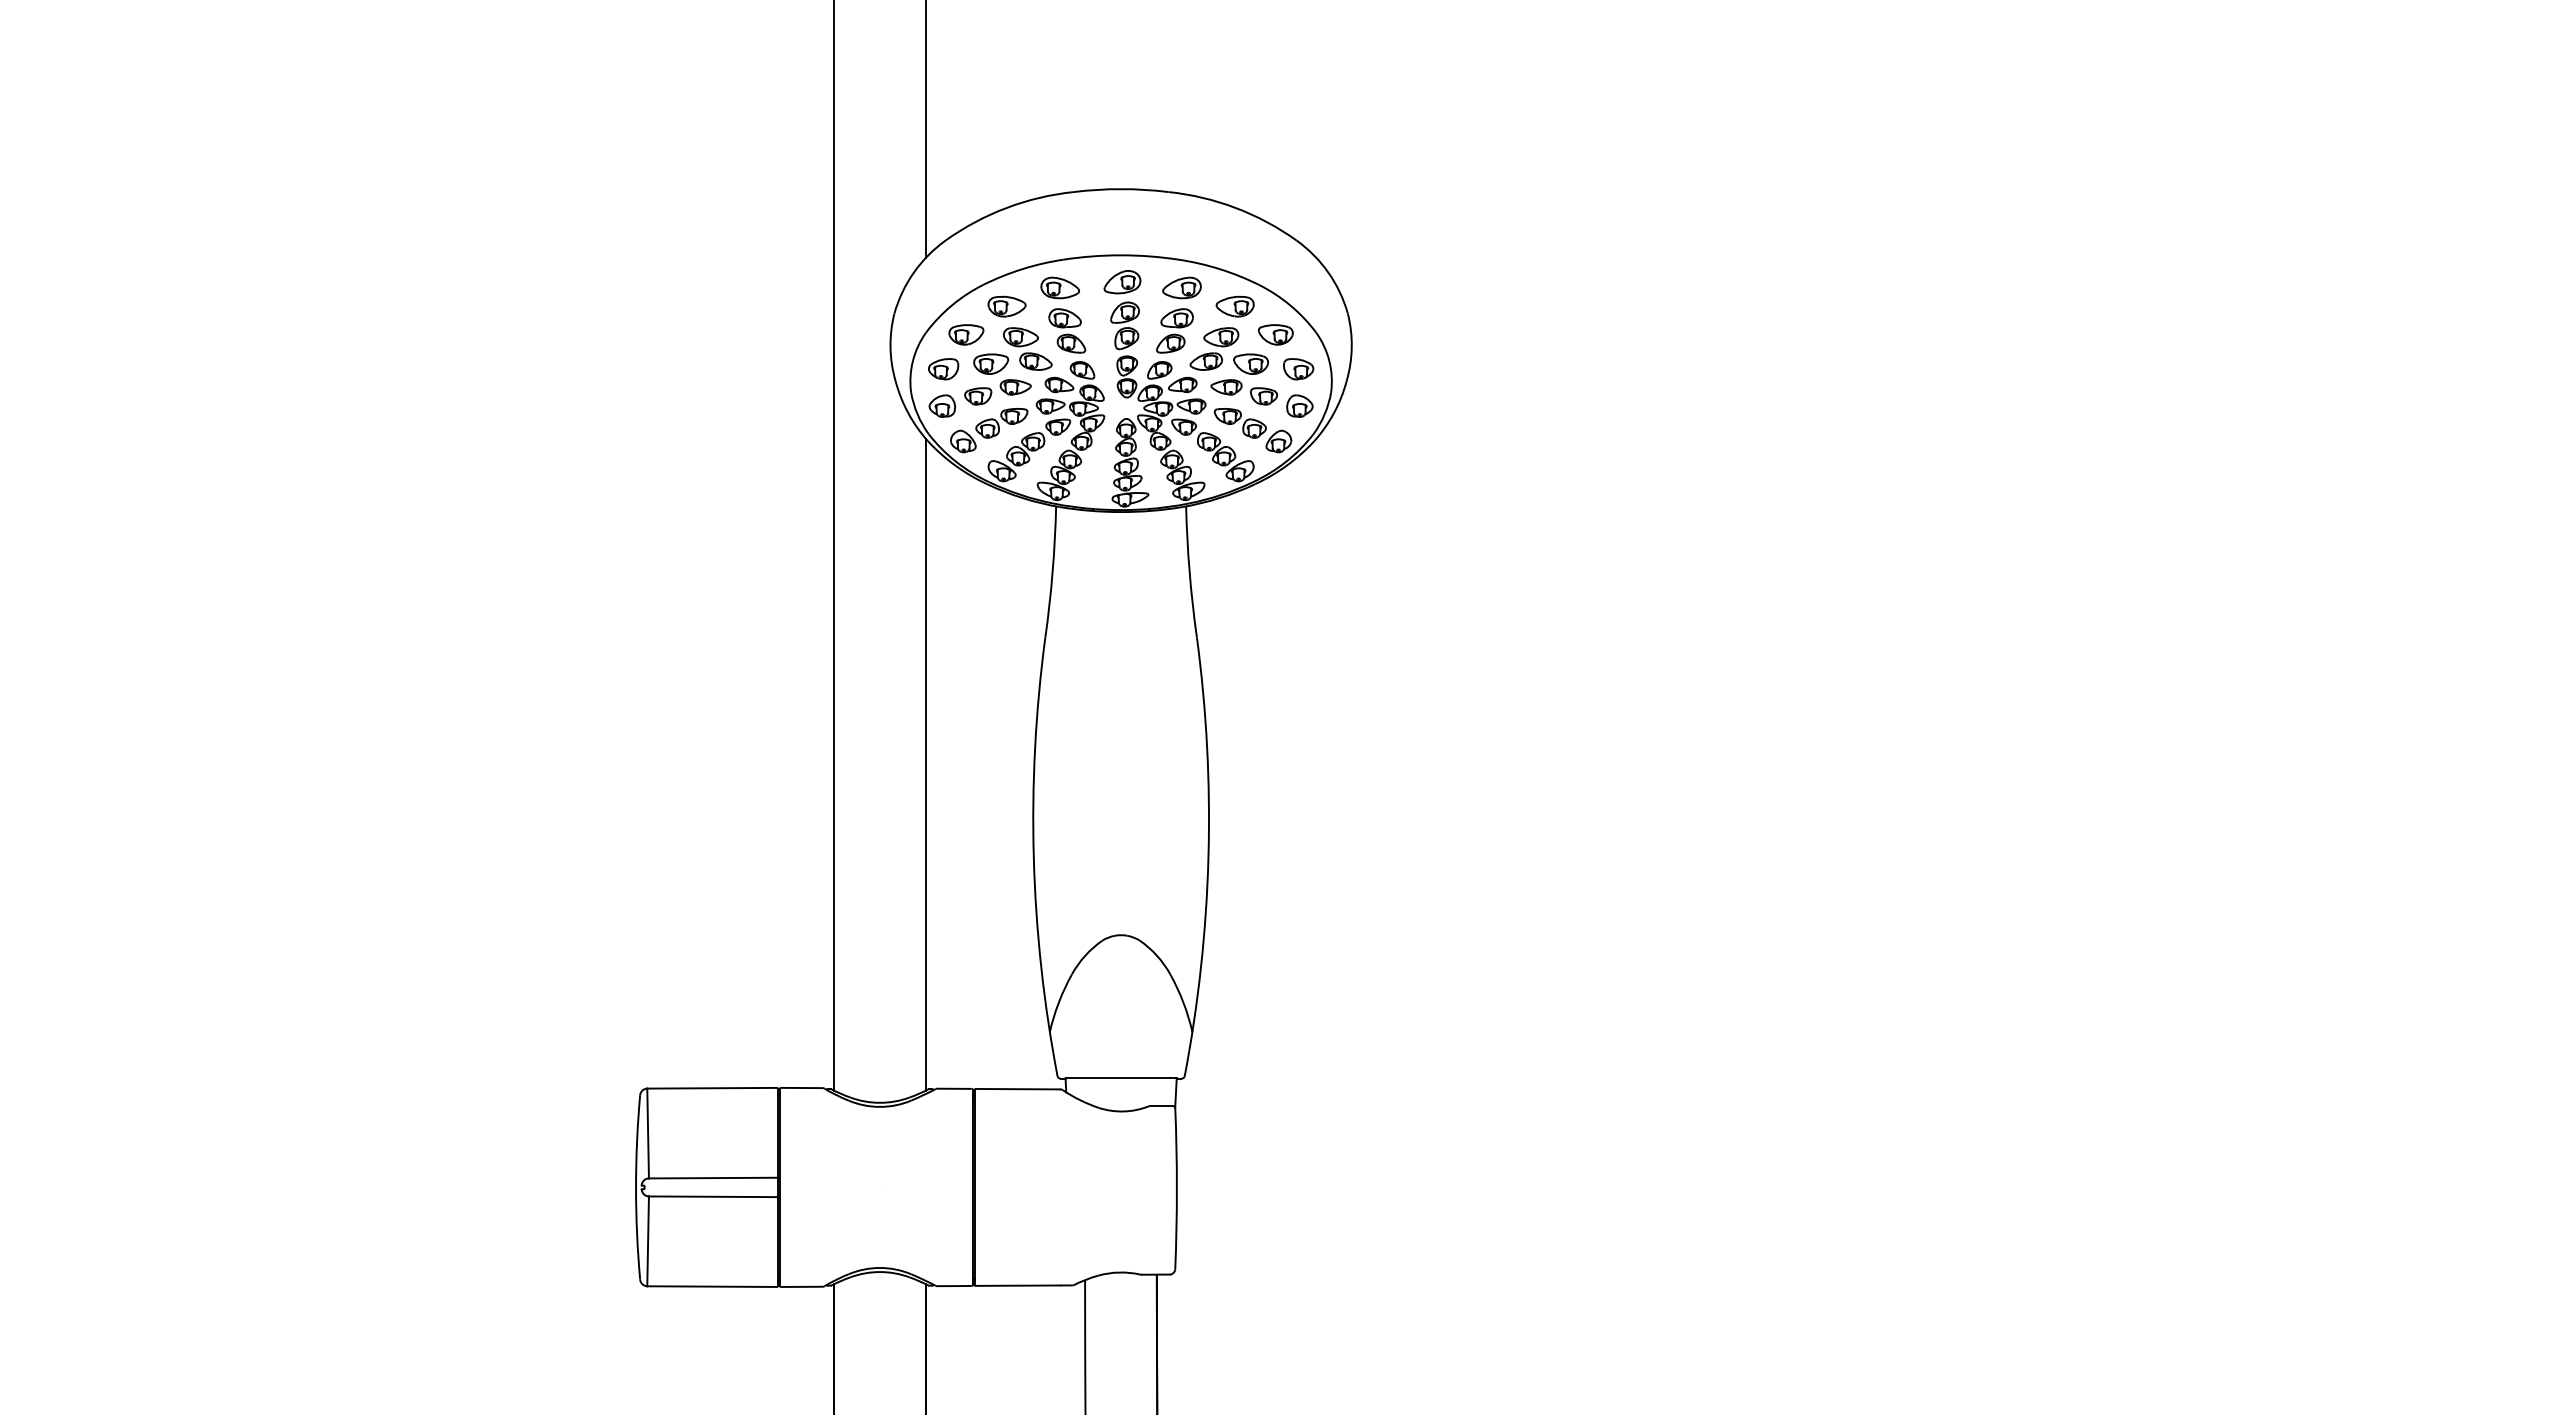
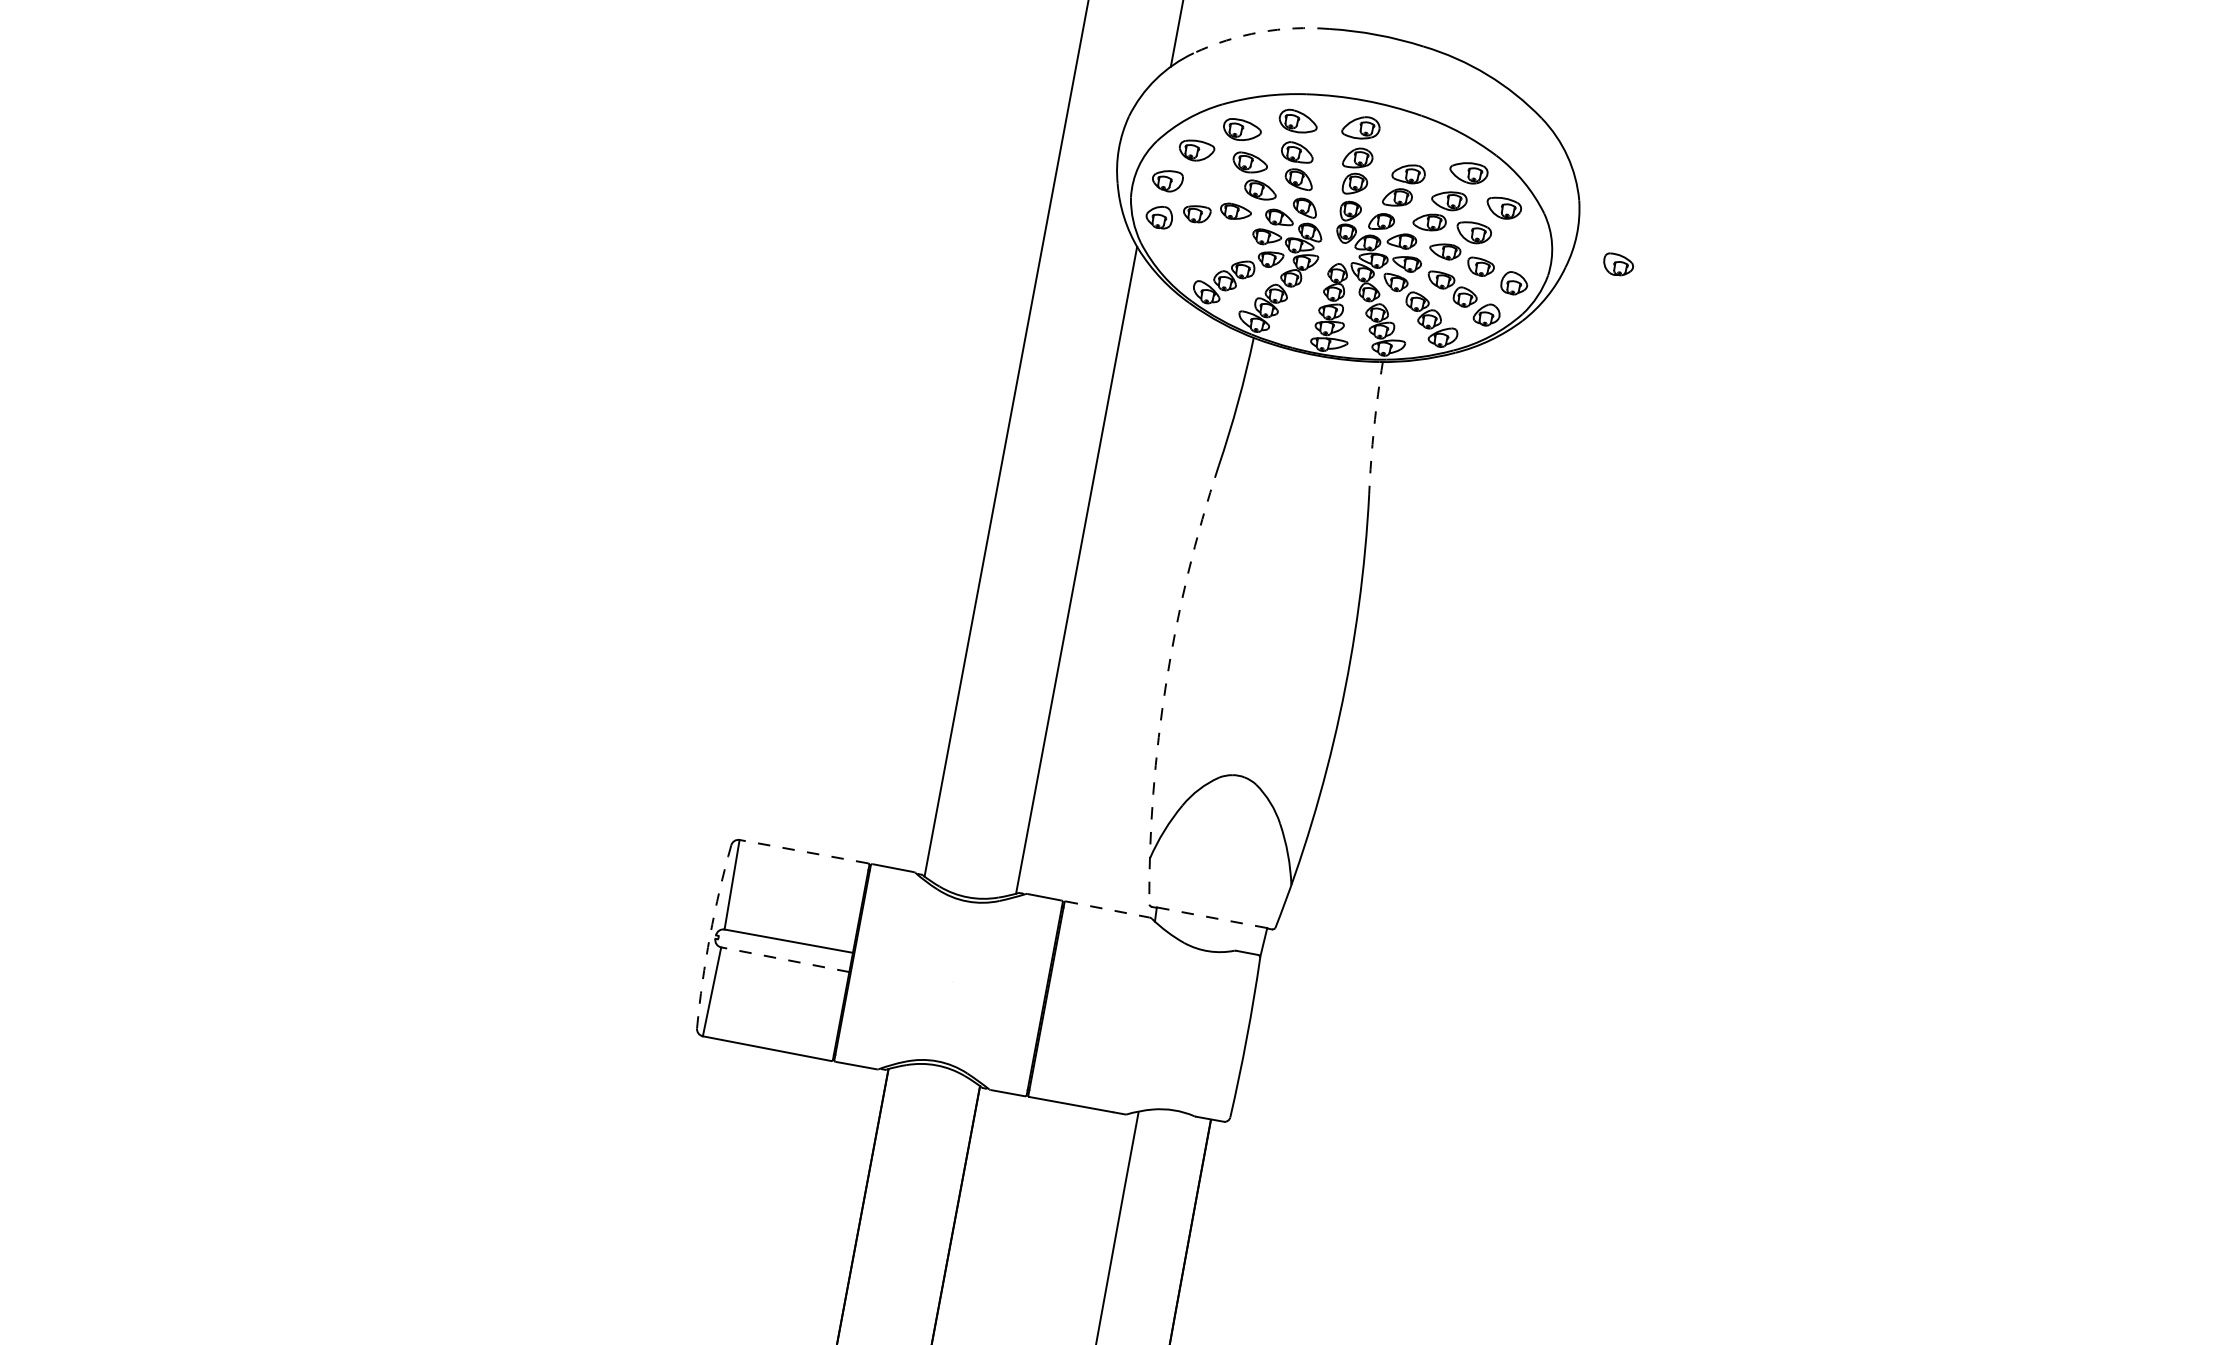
arc: (1006, 207) -> (1260, 31), solid -> dashed
part: (1181, 287) -> (1418, 143), removed
part: (991, 363) -> (1216, 183), removed
part: (1298, 369) -> (1618, 265), moved
part: (989, 430) -> (1201, 250), removed
arc: (1189, 572) -> (1373, 428), solid -> dashed
arc: (1033, 857) -> (1166, 682), solid -> dashed
line: (1121, 1078) -> (1212, 918), solid -> dashed
line: (712, 1088) -> (804, 852), solid -> dashed
line: (1018, 1089) -> (1108, 909), solid -> dashed
arc: (636, 1187) -> (710, 936), solid -> dashed
line: (713, 1196) -> (785, 959), solid -> dashed

